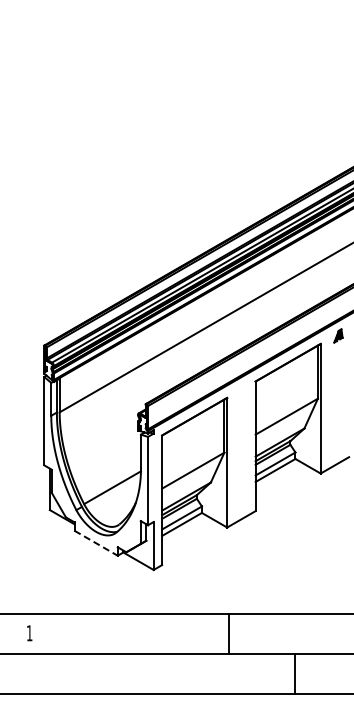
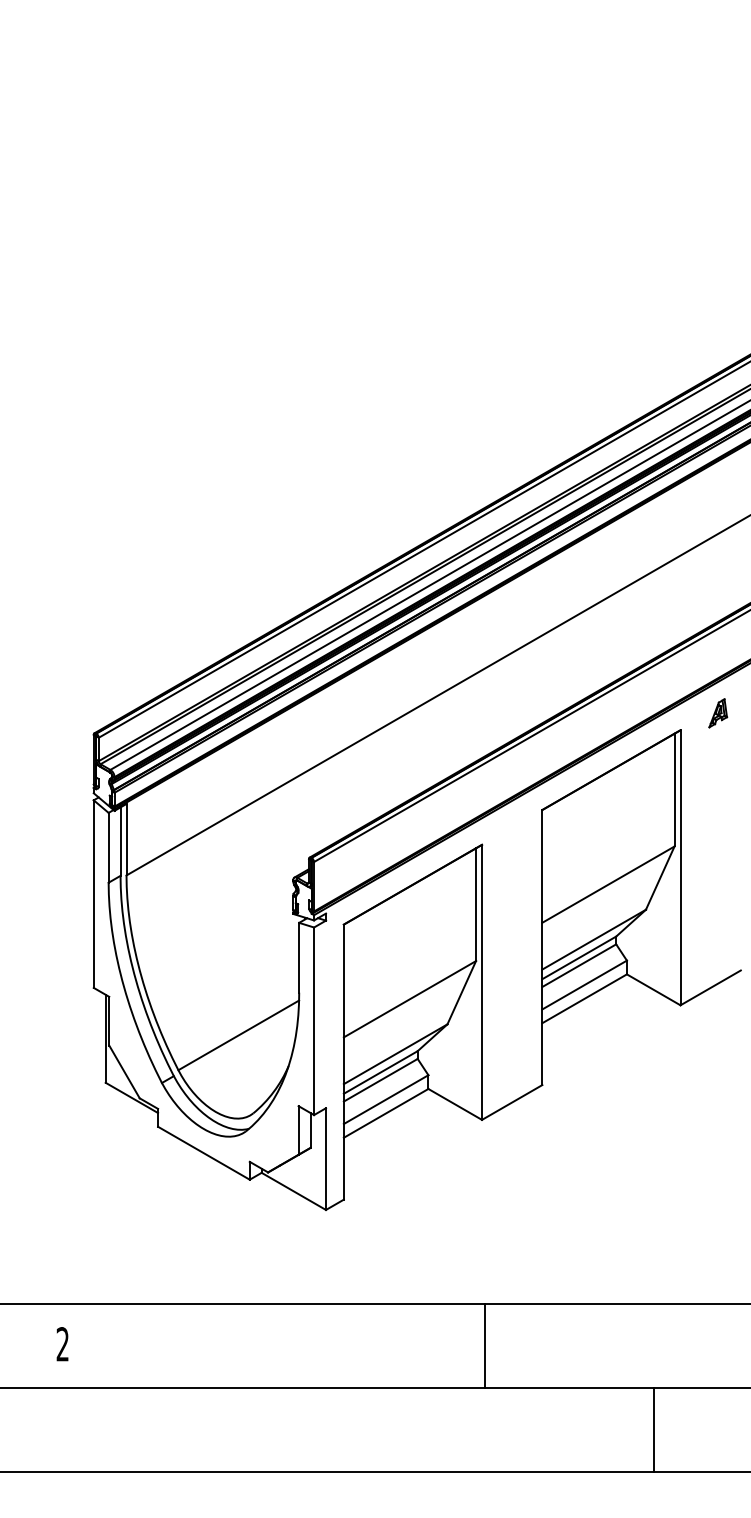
line: (96, 543) -> (204, 1153), dashed -> solid
text: (29, 633) -> (62, 1344), 1 -> 2
line: (294, 673) -> (652, 1429), moved

